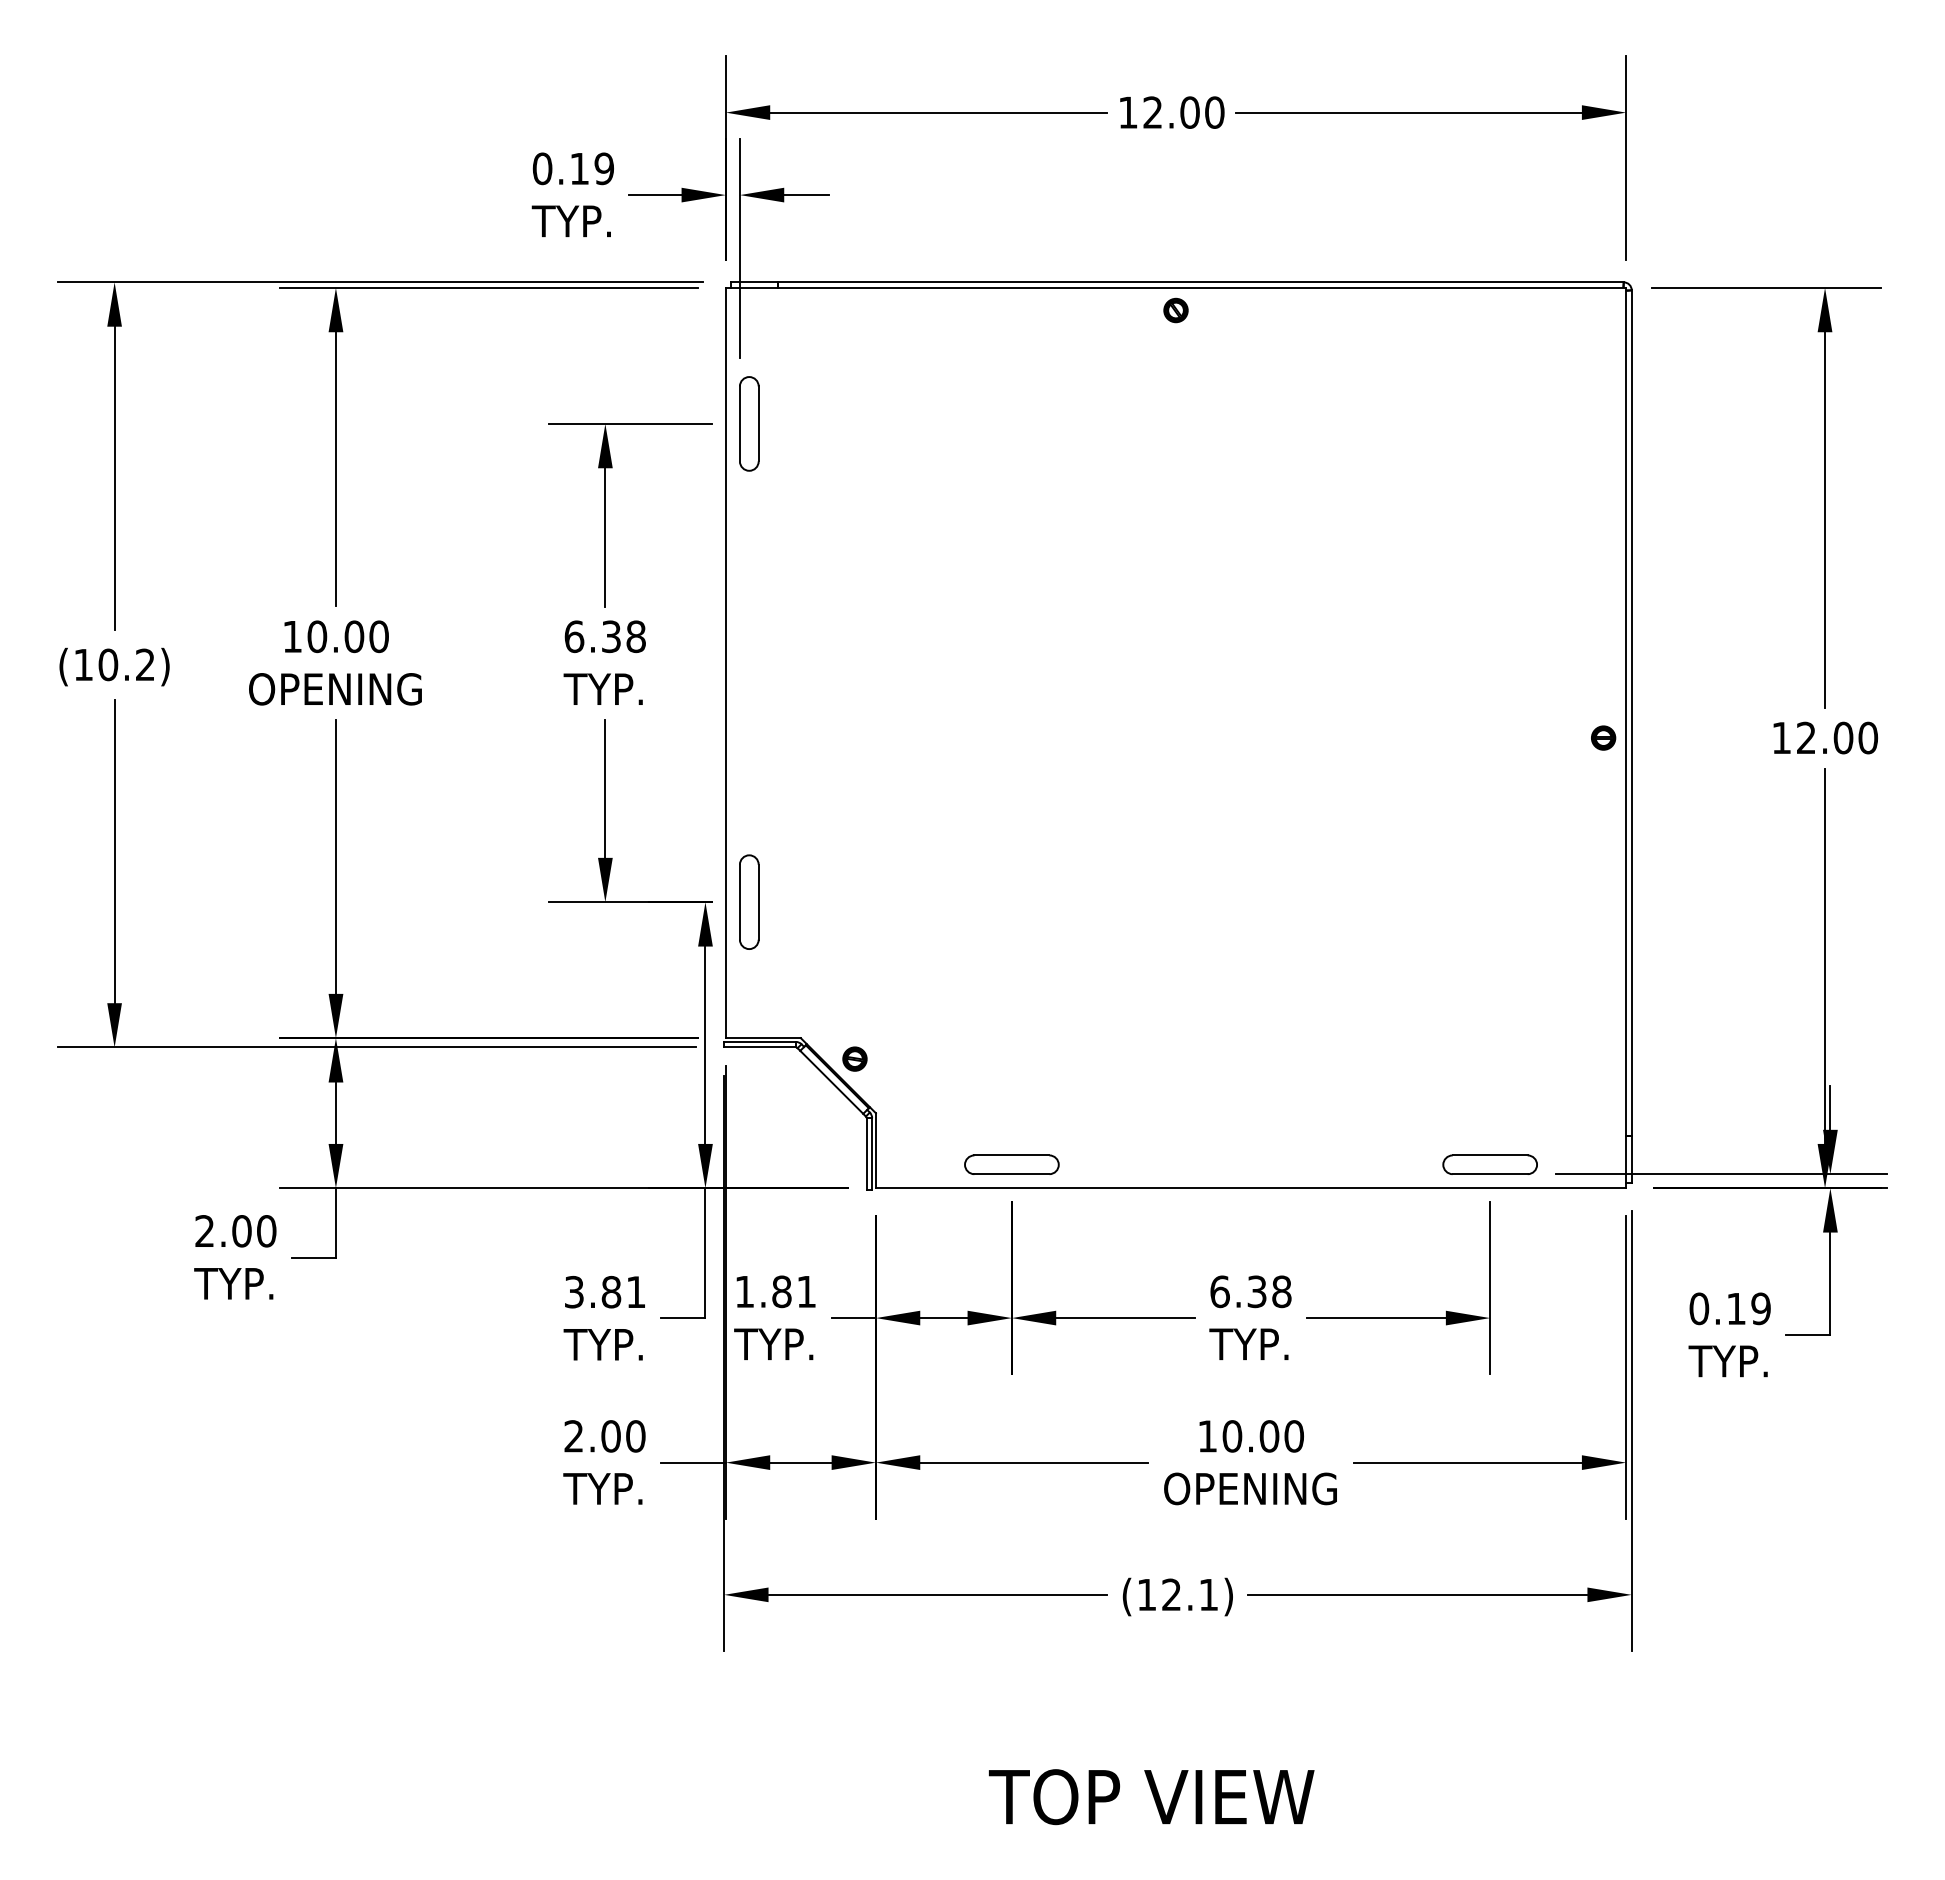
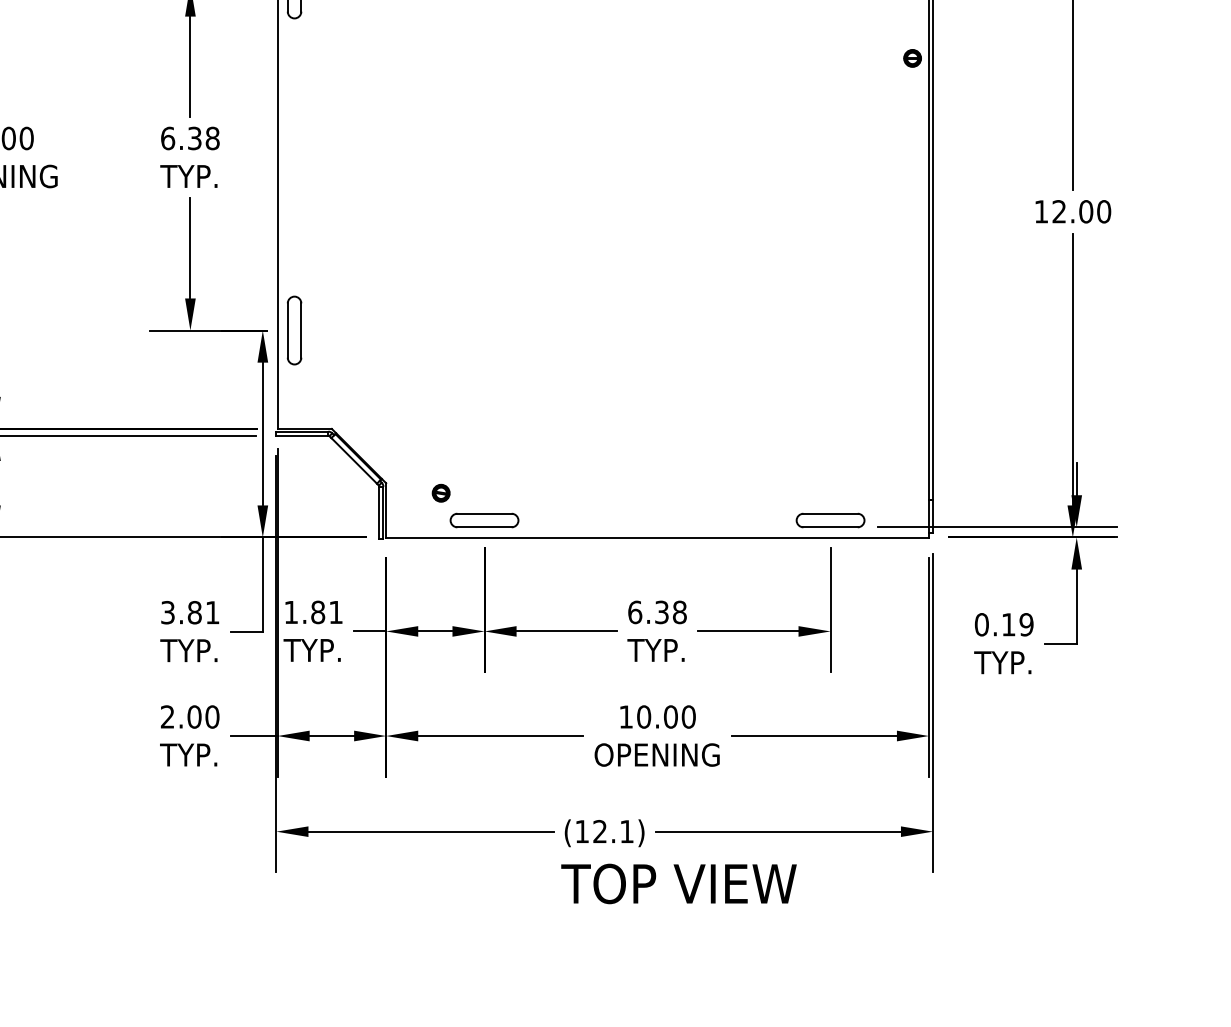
part: (1603, 737) -> (912, 58), moved
part: (854, 1058) -> (440, 492), moved
text: (1151, 1797) -> (678, 884), moved

